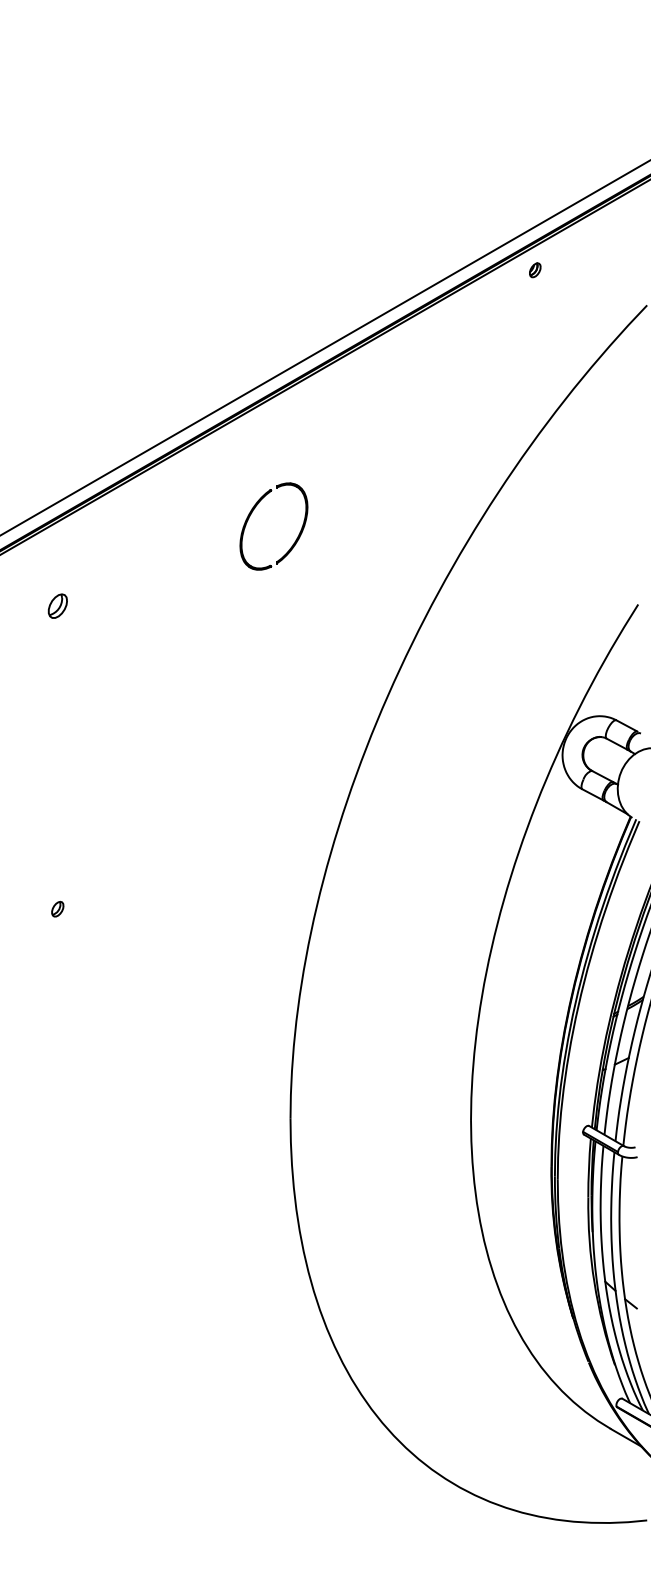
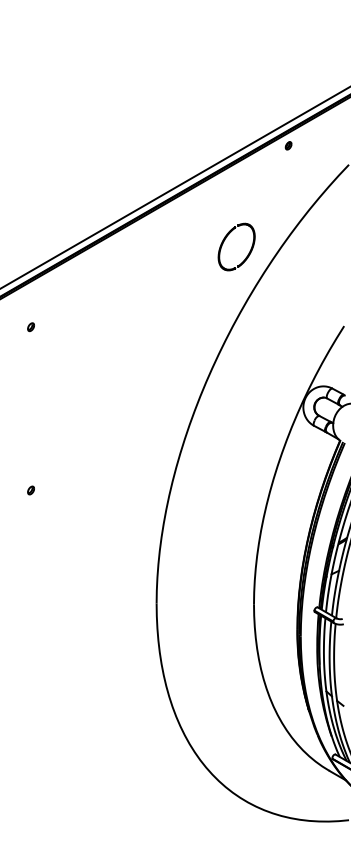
part: (273, 525) -> (236, 246), moved
part: (56, 607) -> (30, 327), size x0.62

